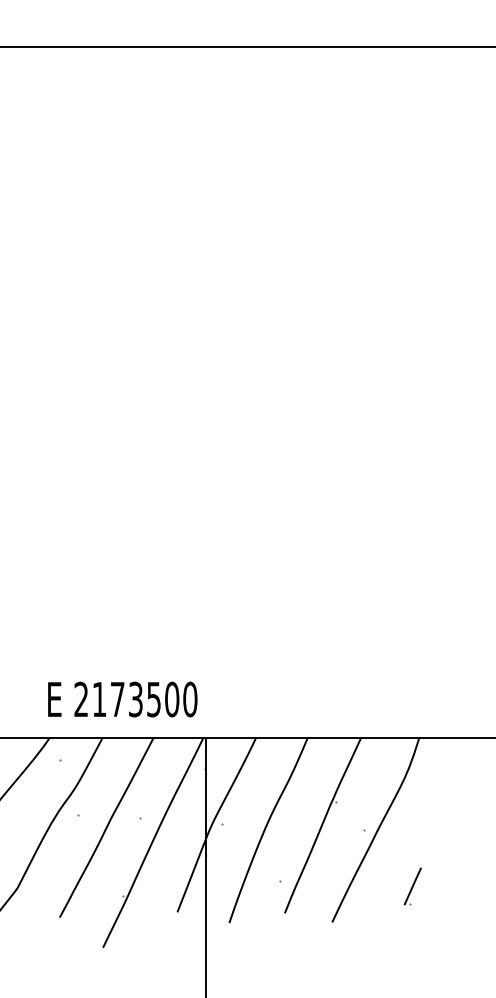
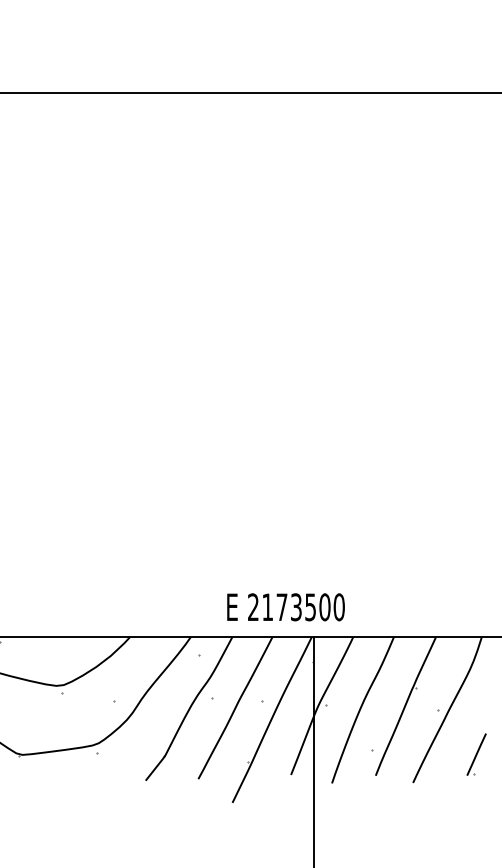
text: (122, 699) -> (285, 607), moved
part: (412, 886) -> (476, 754), size x1.43

